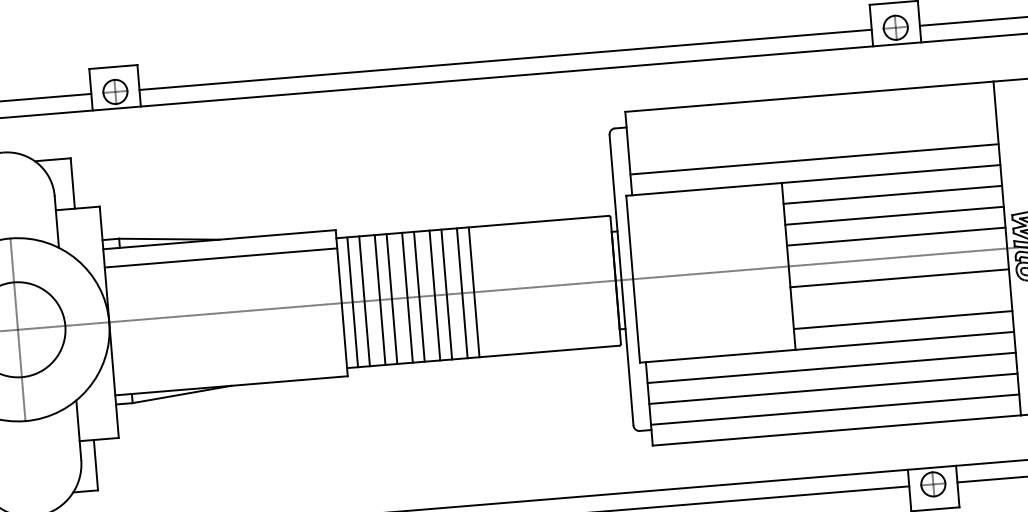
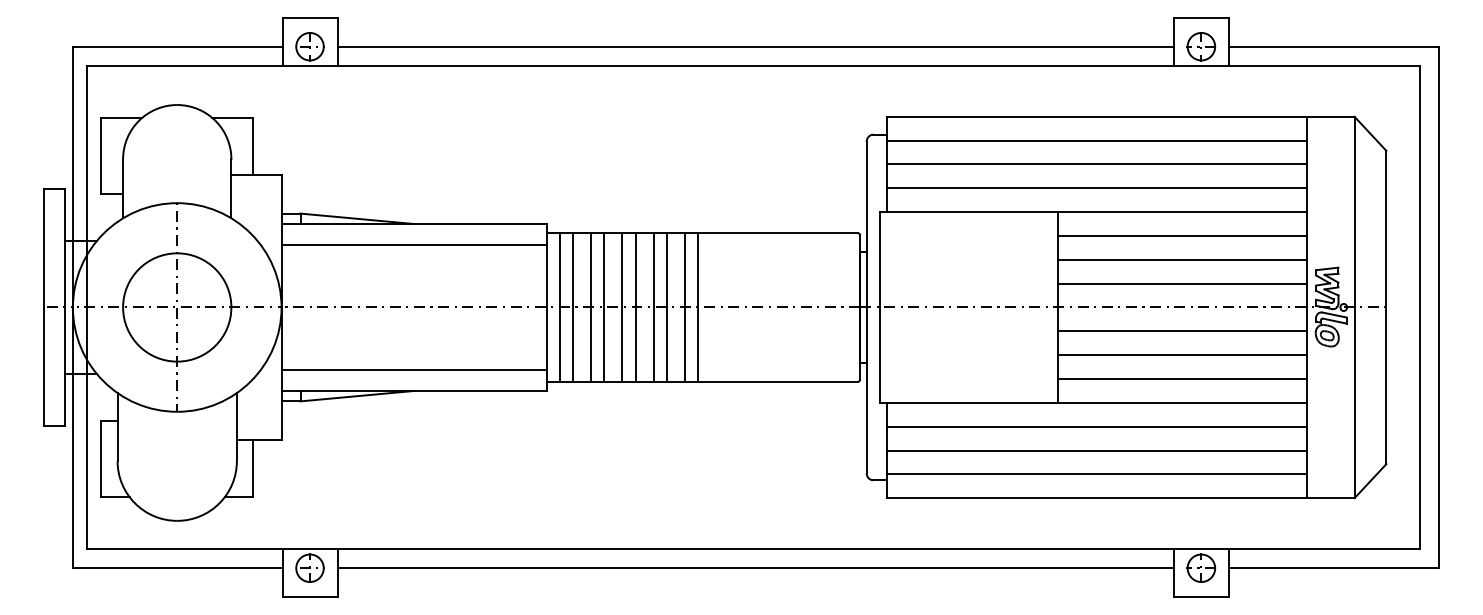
line: (810, 117) -> (1096, 140), added
line: (812, 138) -> (1096, 164), added
line: (901, 299) -> (1182, 355), added
line: (230, 367) -> (414, 370), added

